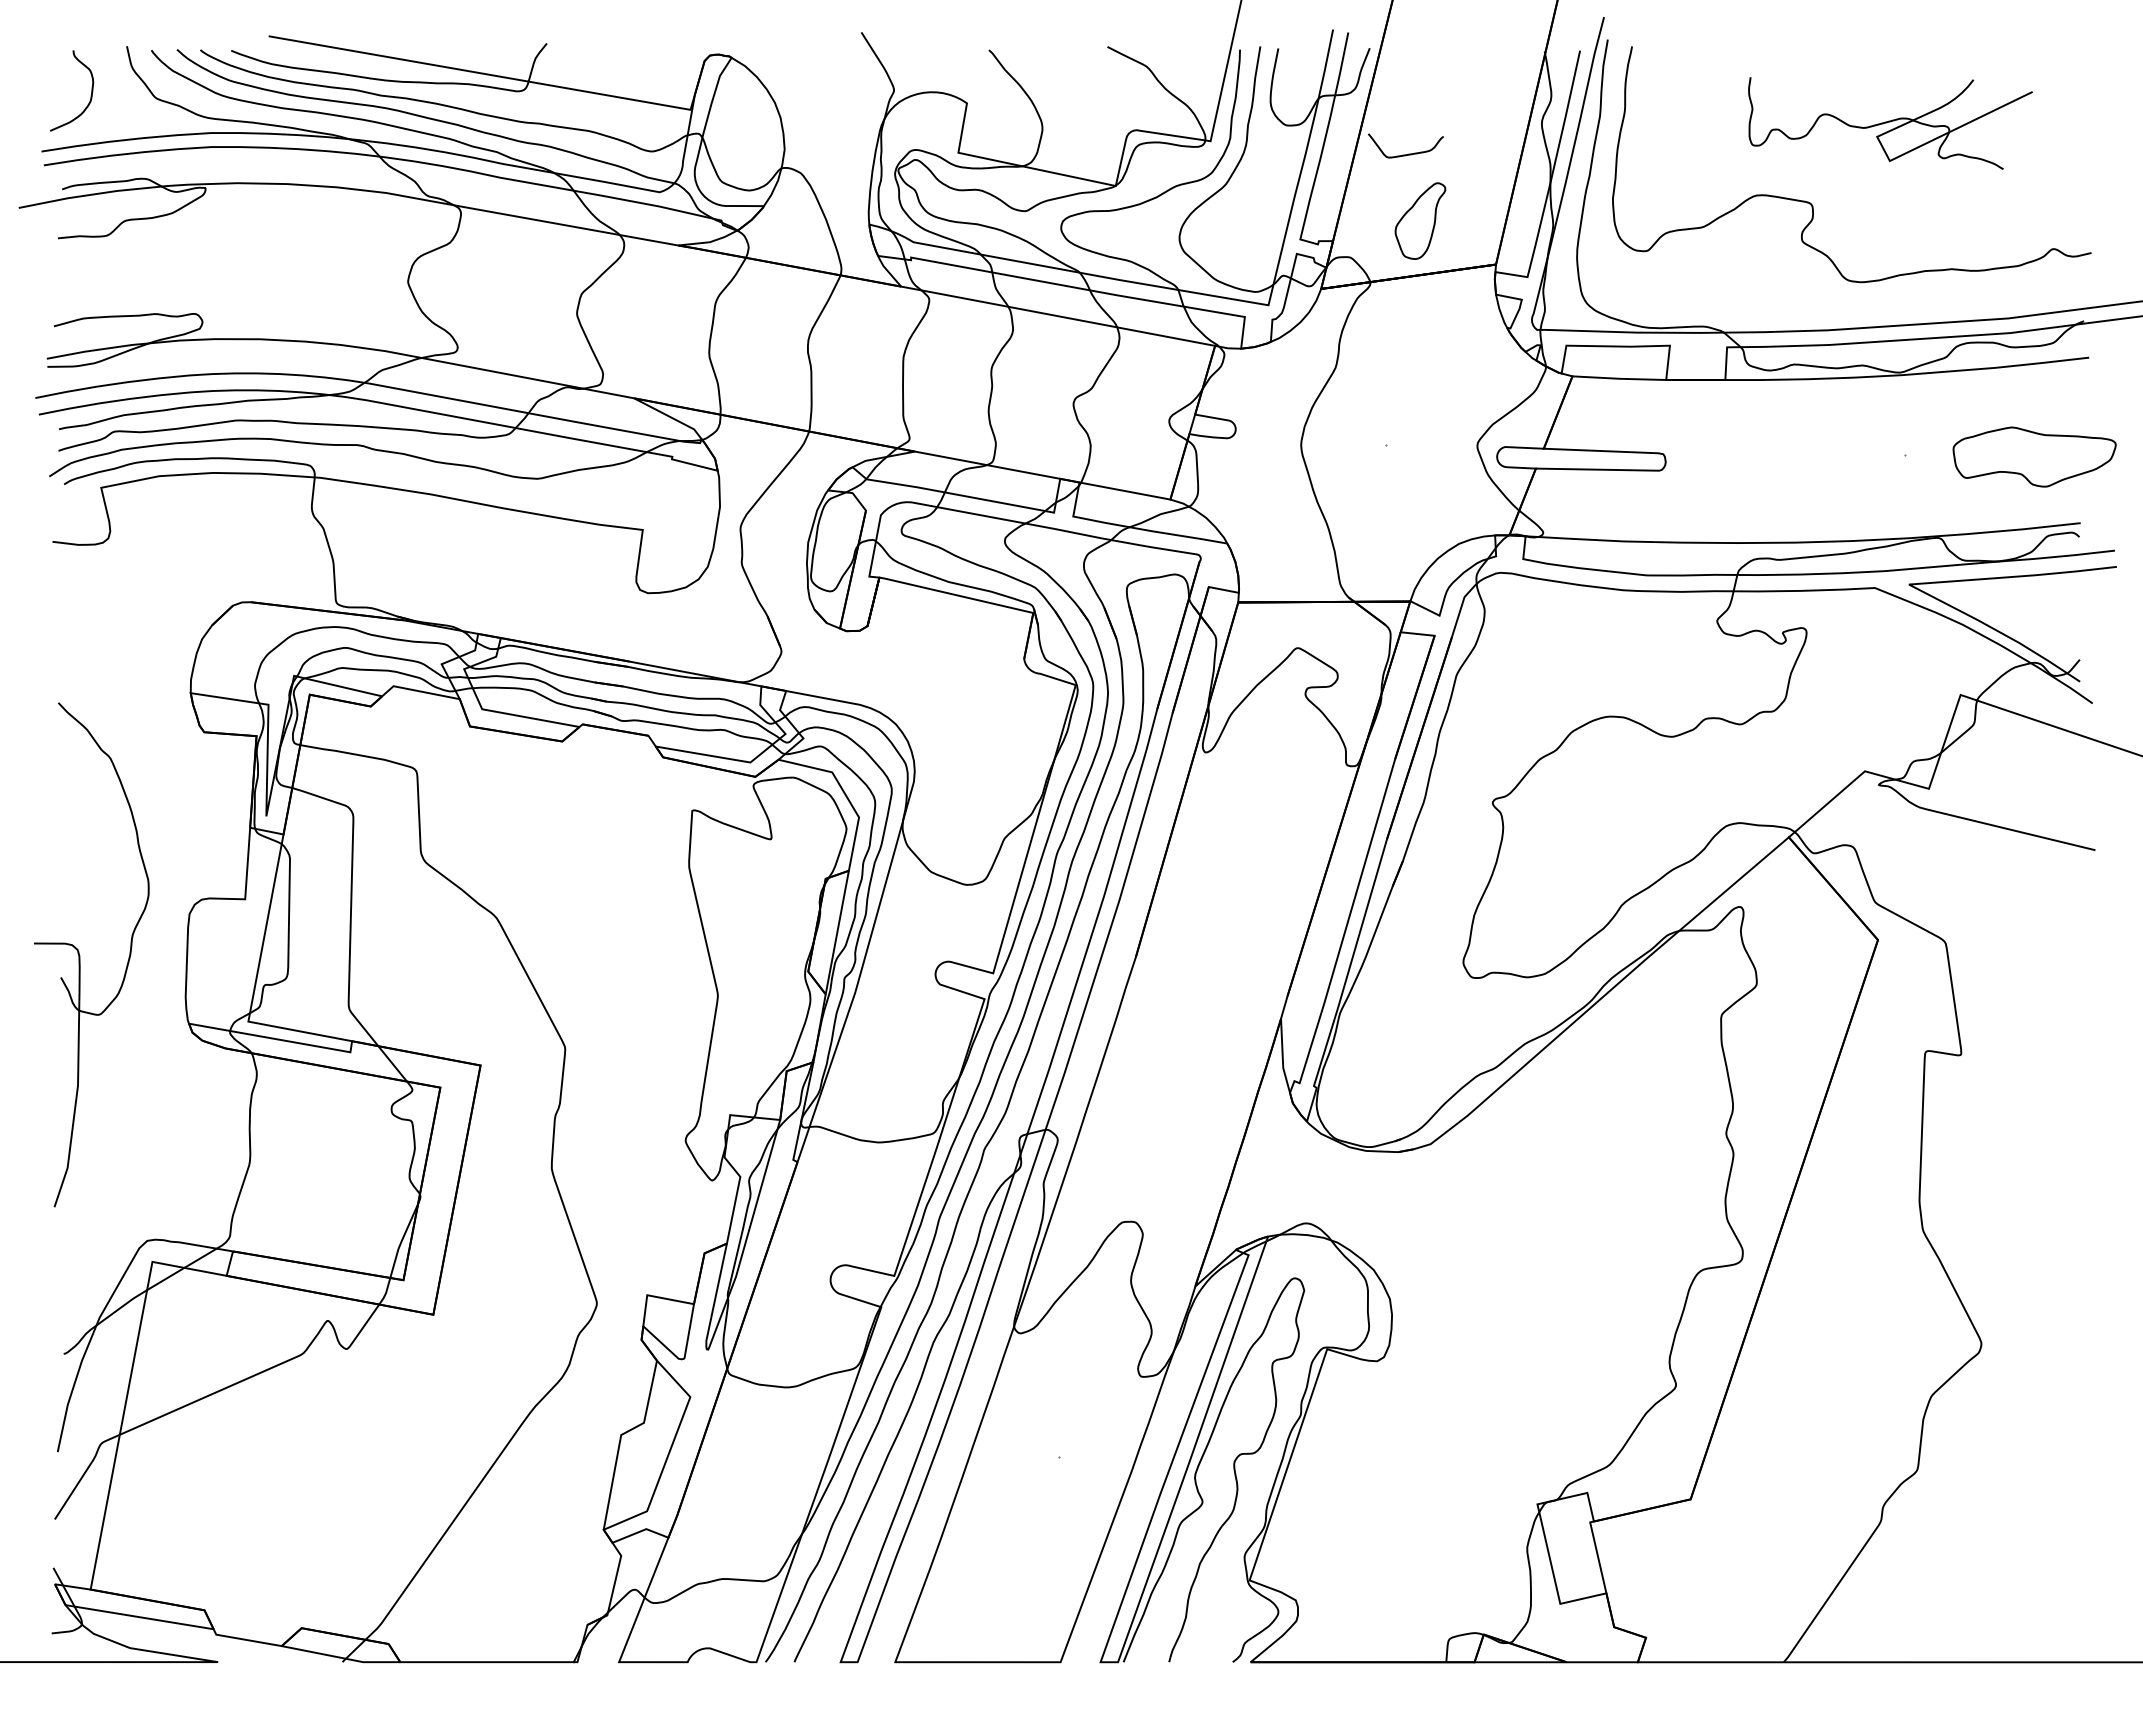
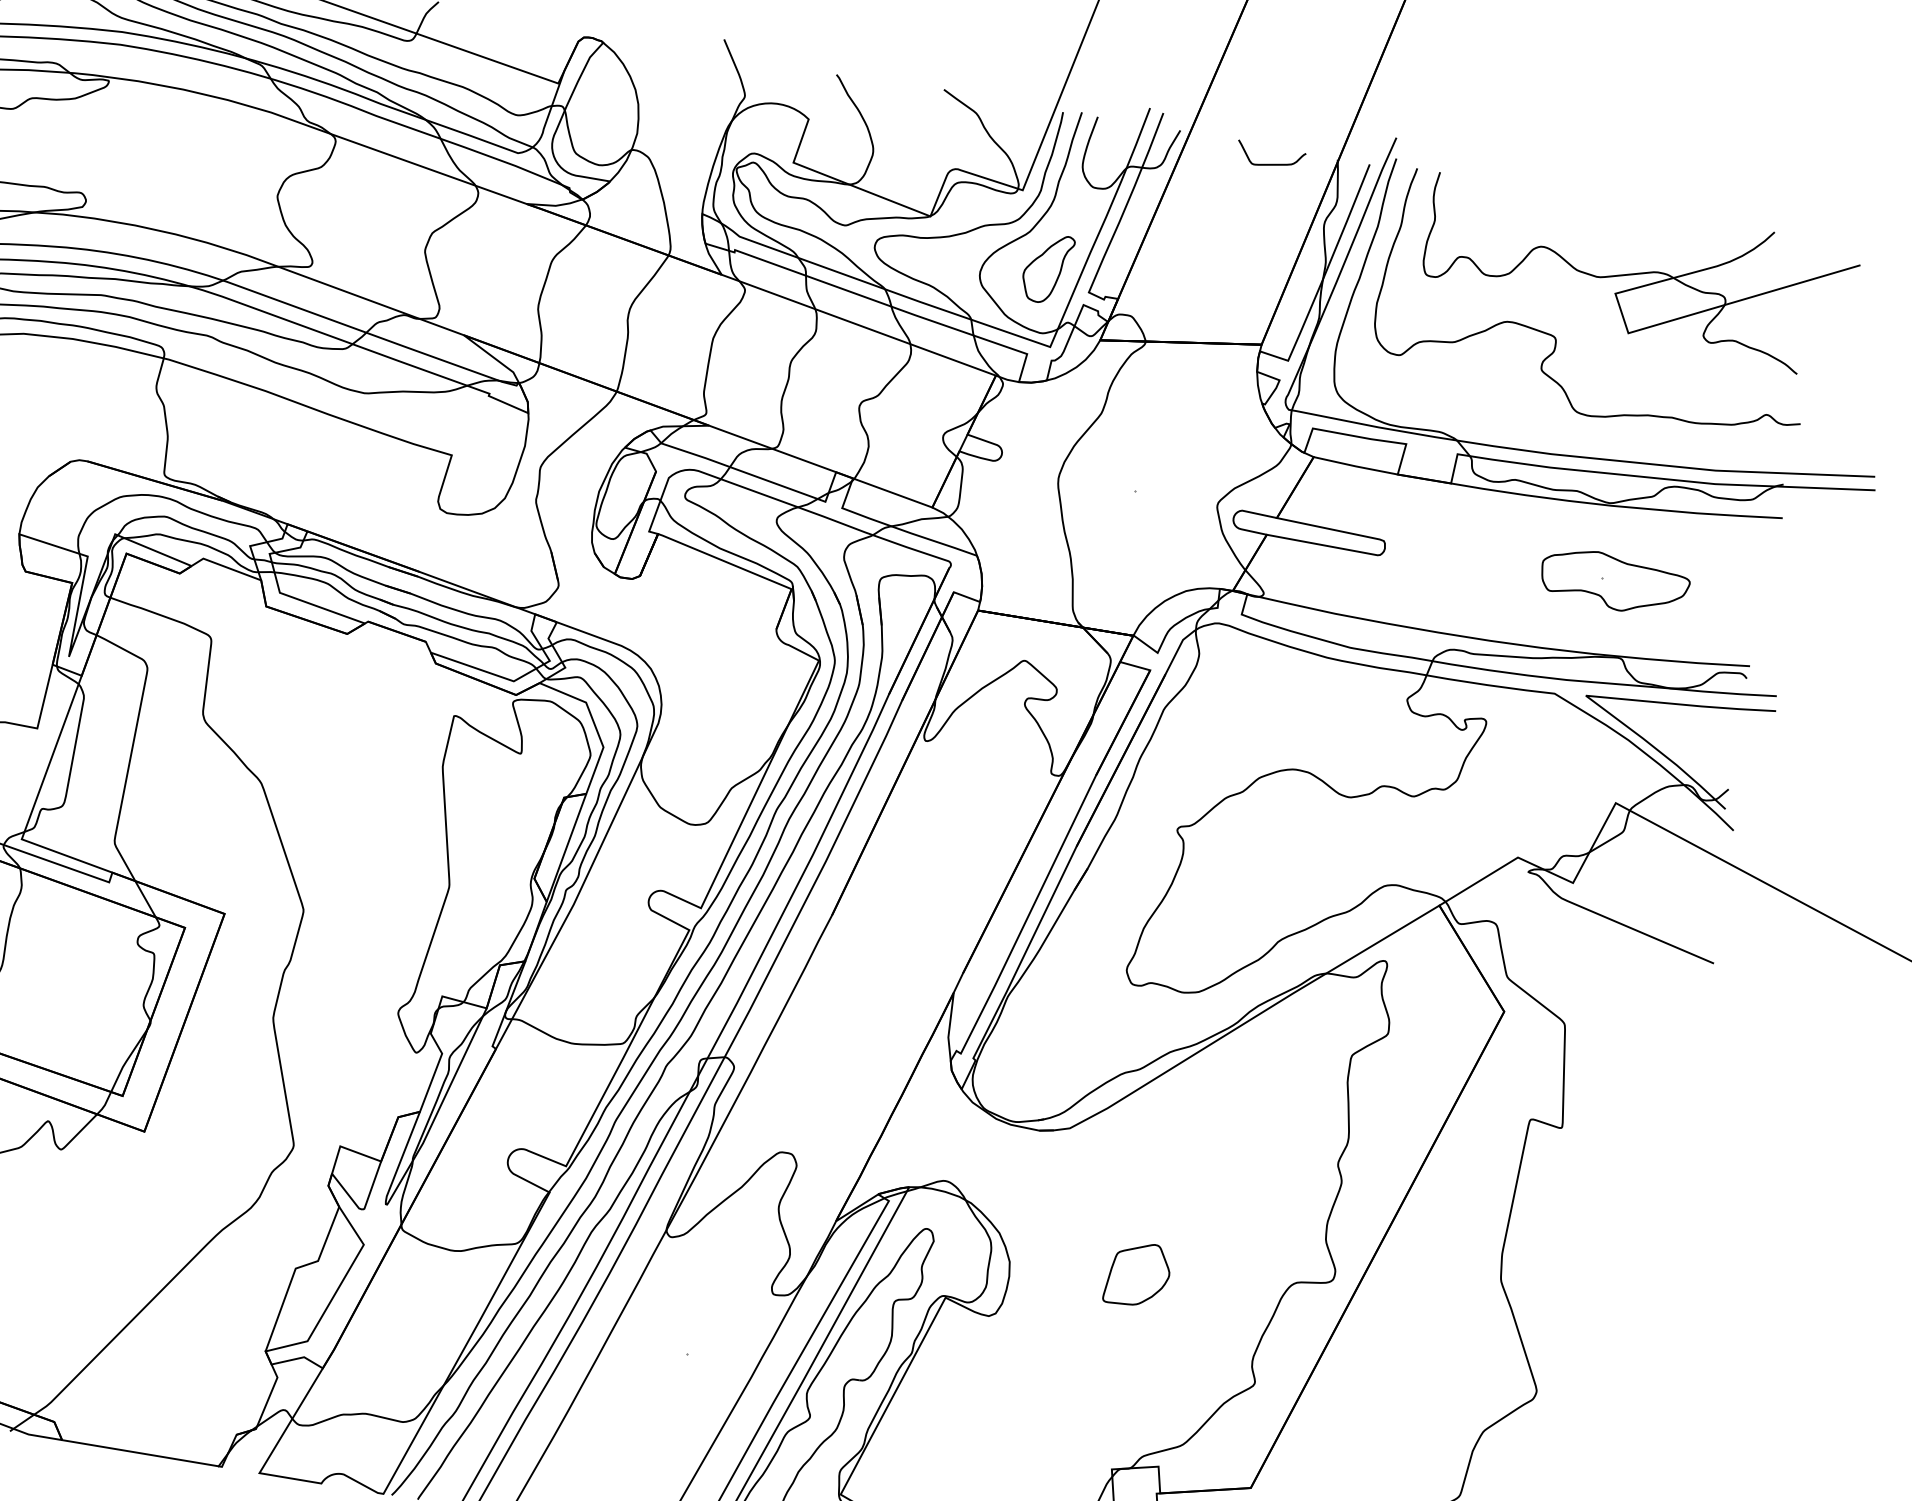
part: (1890, 123) -> (1638, 276), size x1.67
curve: (1408, 153) -> (1271, 163), moved
part: (1420, 220) -> (1047, 268), moved
part: (2034, 456) -> (1614, 581), moved
part: (1530, 1289) -> (1138, 1274), added

